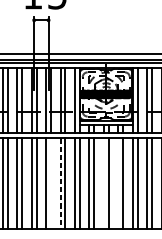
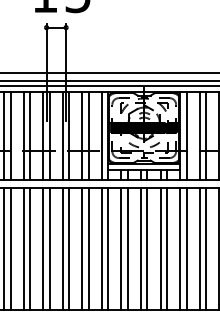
line: (51, 183) -> (69, 248), added
line: (103, 183) -> (140, 248), added
line: (118, 183) -> (160, 248), added
line: (60, 184) -> (82, 249), dashed -> solid

